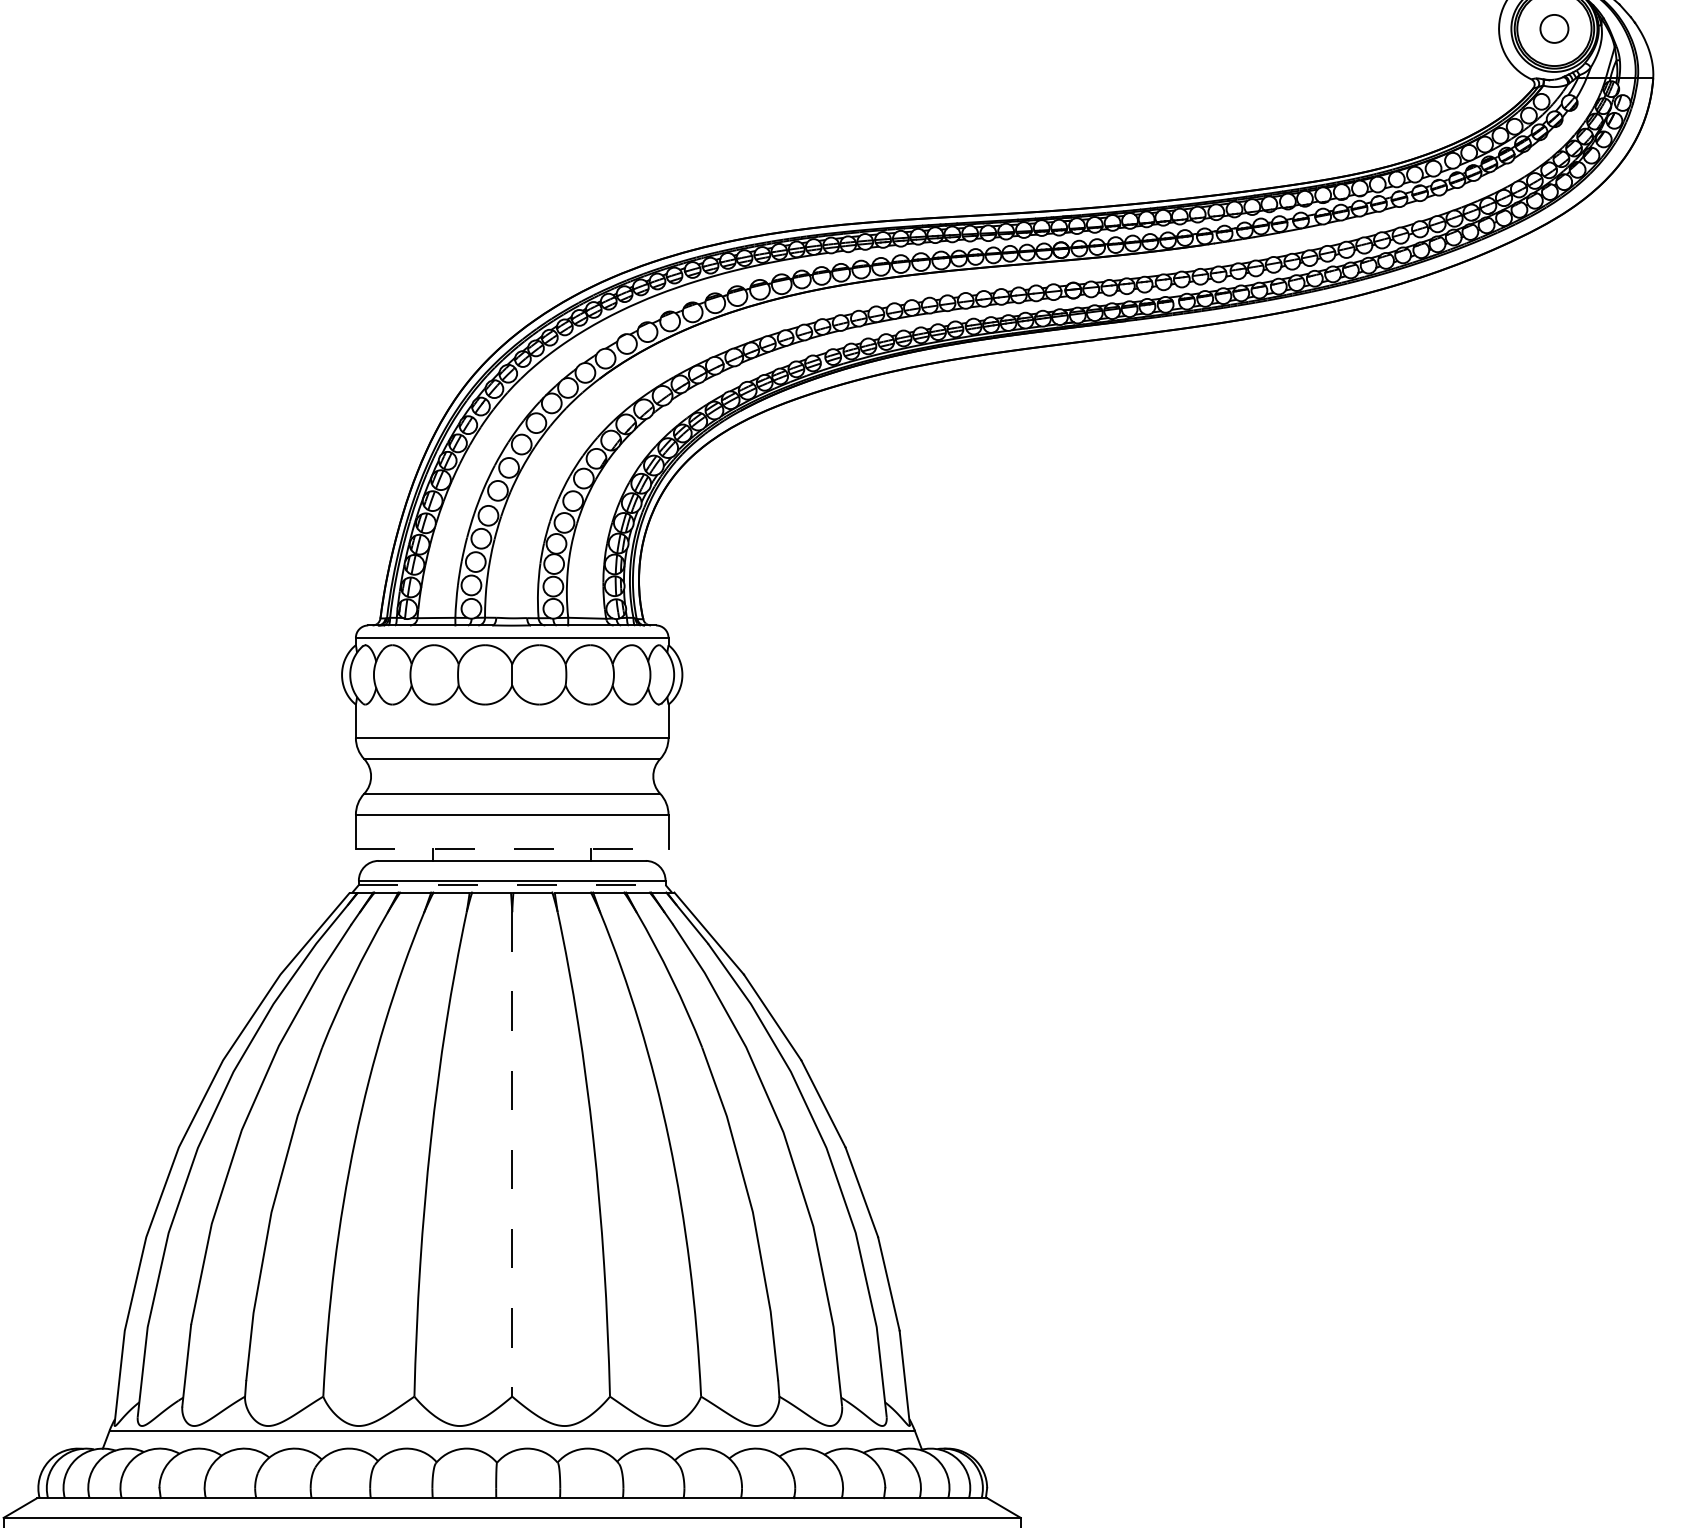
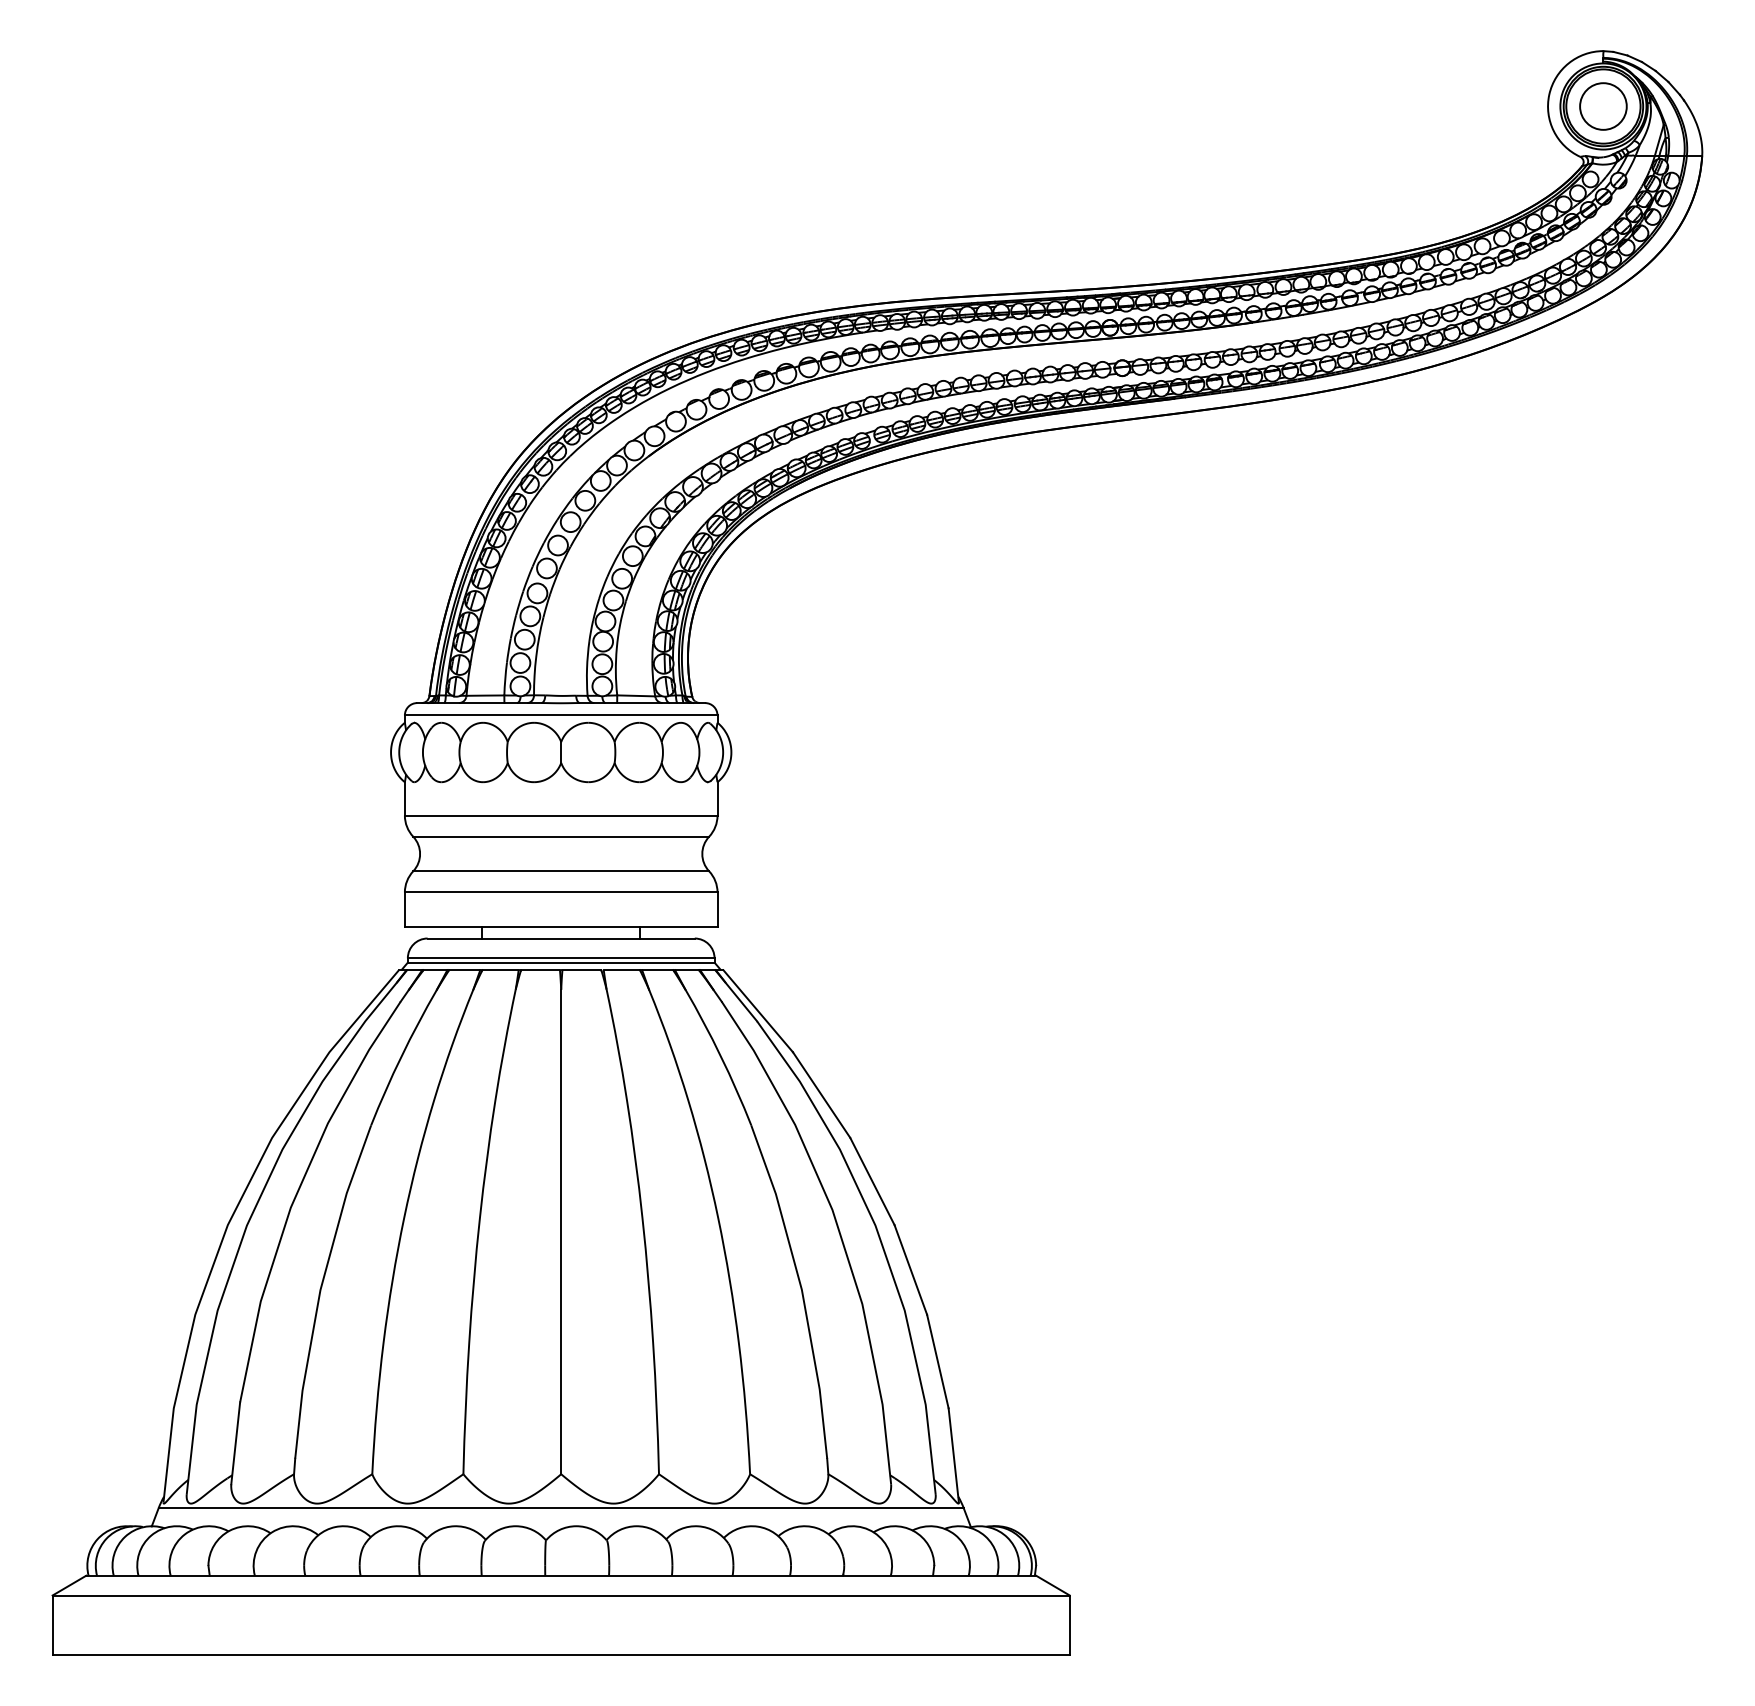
circle: (1554, 28) -> (1603, 106), size x1.67
line: (512, 848) -> (561, 926), dashed -> solid
line: (512, 884) -> (561, 962), dashed -> solid
line: (512, 1154) -> (561, 1232), dashed -> solid

